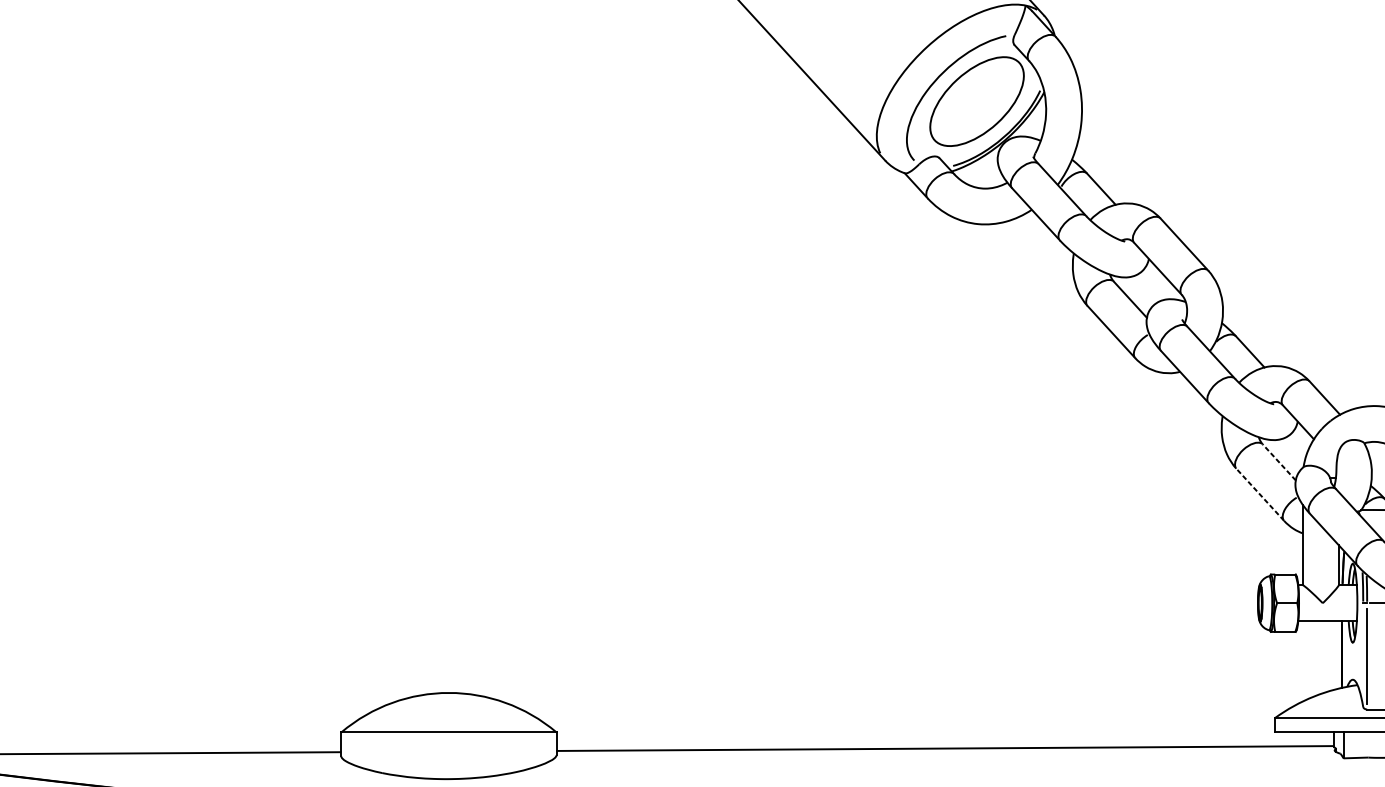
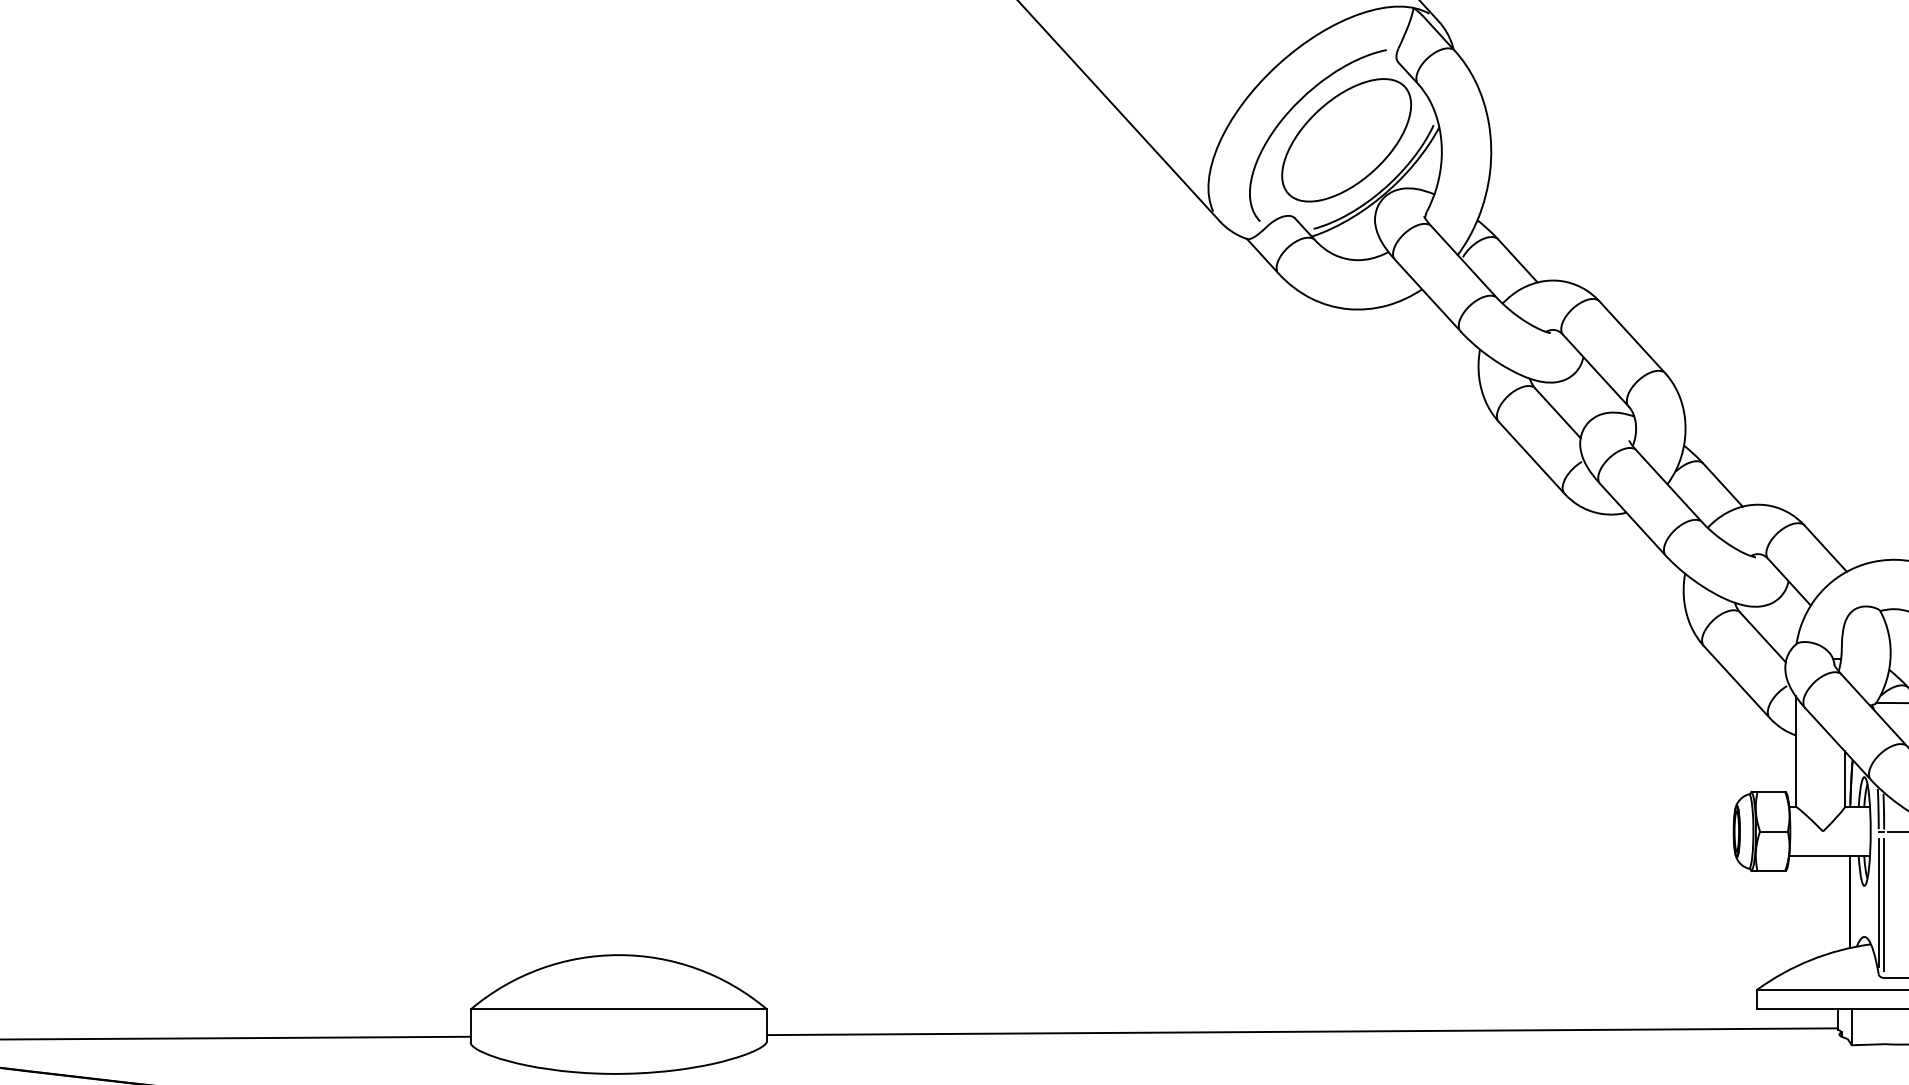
line: (1279, 462) -> (1763, 637), dashed -> solid
line: (1259, 494) -> (1736, 681), dashed -> solid
line: (1363, 654) -> (1878, 902), added

